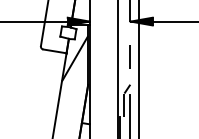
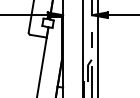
hatch: (74, 58) -> (52, 41), removed

